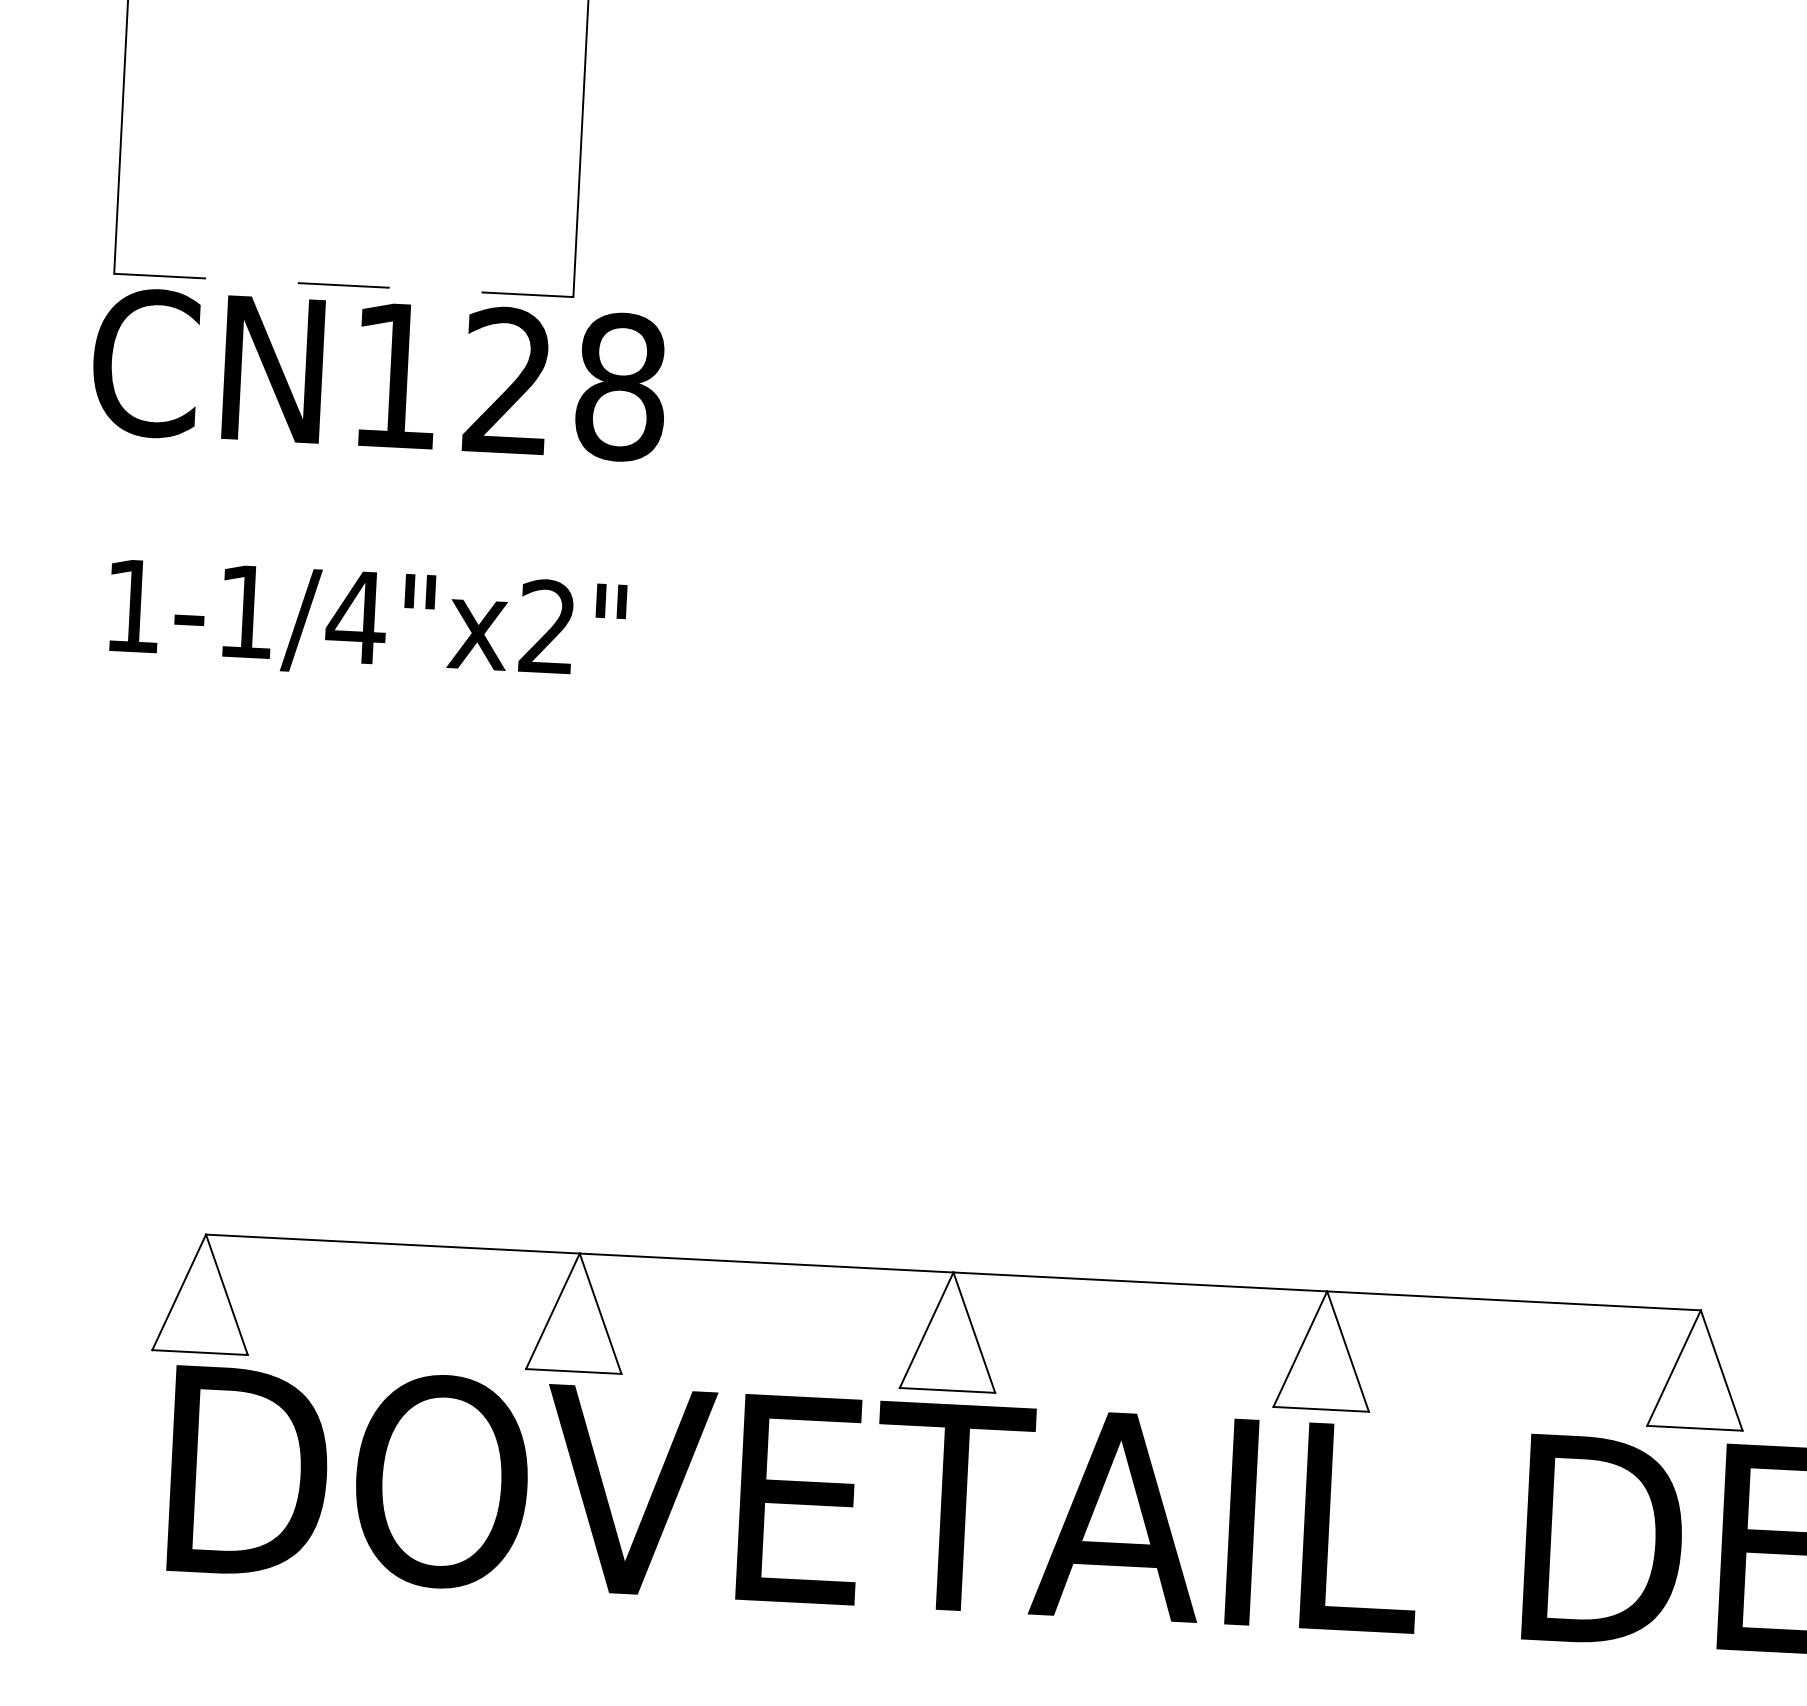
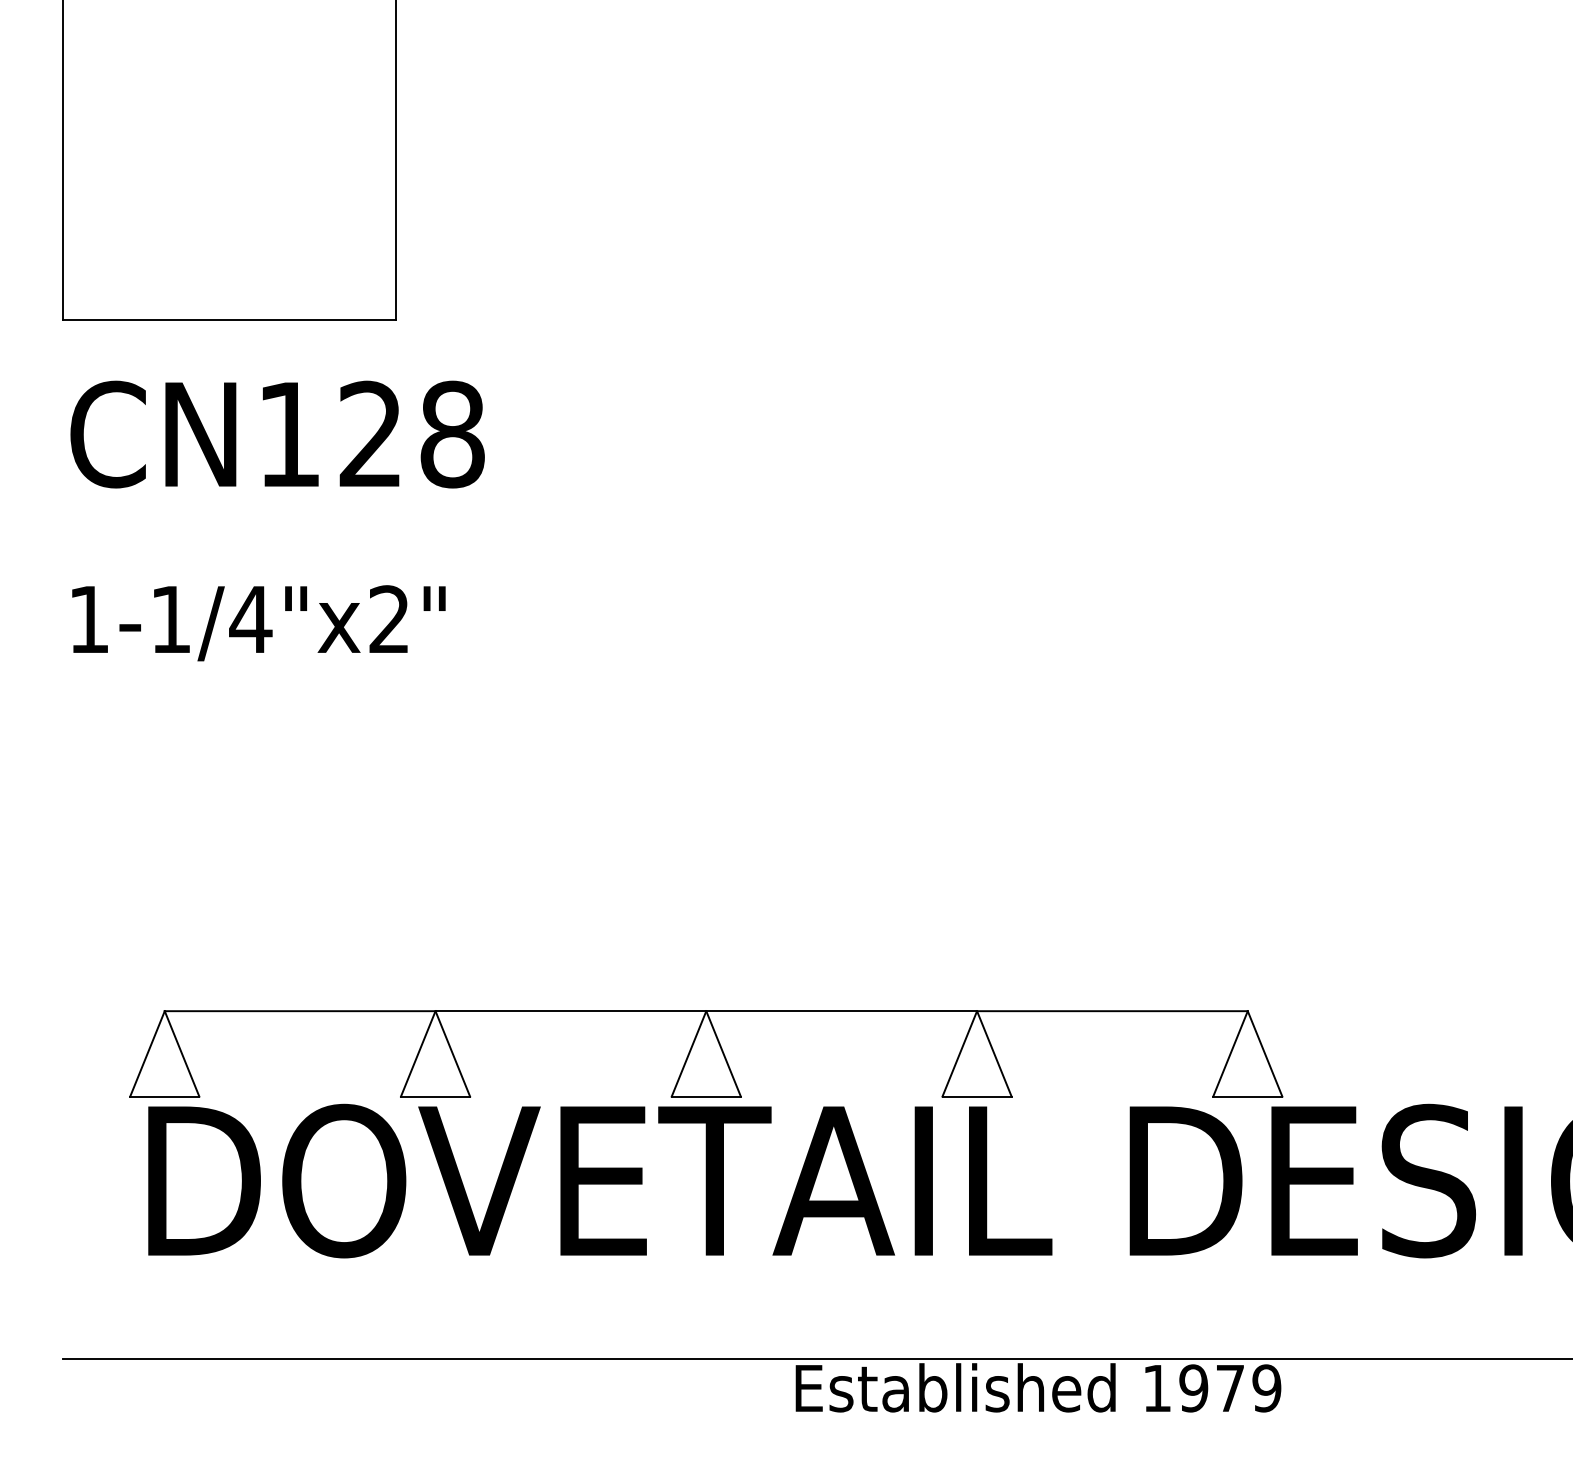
line: (343, 285) -> (229, 320), dashed -> solid
text: (379, 374) -> (277, 434), moved
text: (366, 623) -> (258, 623), moved

